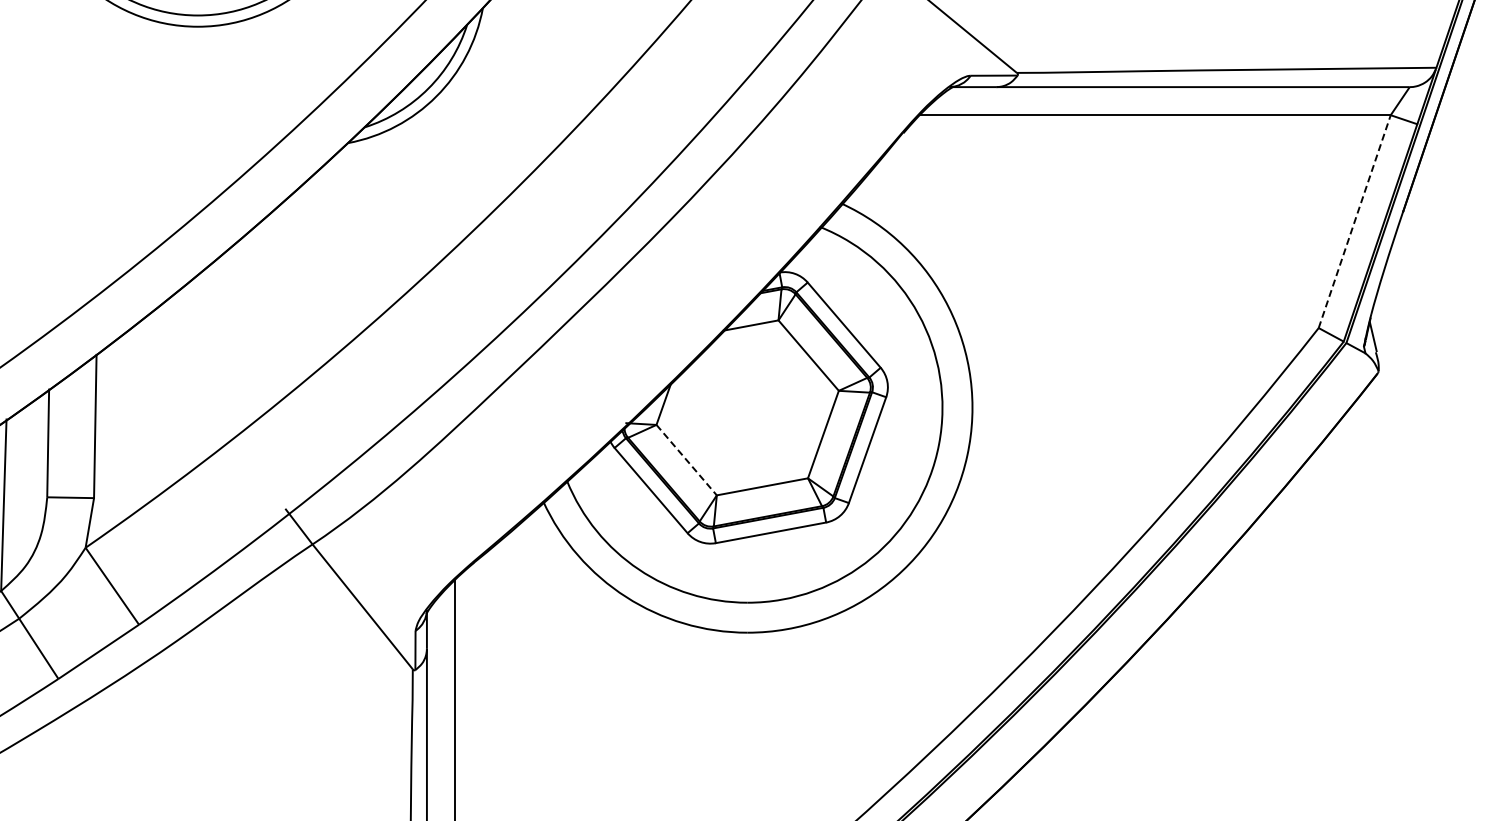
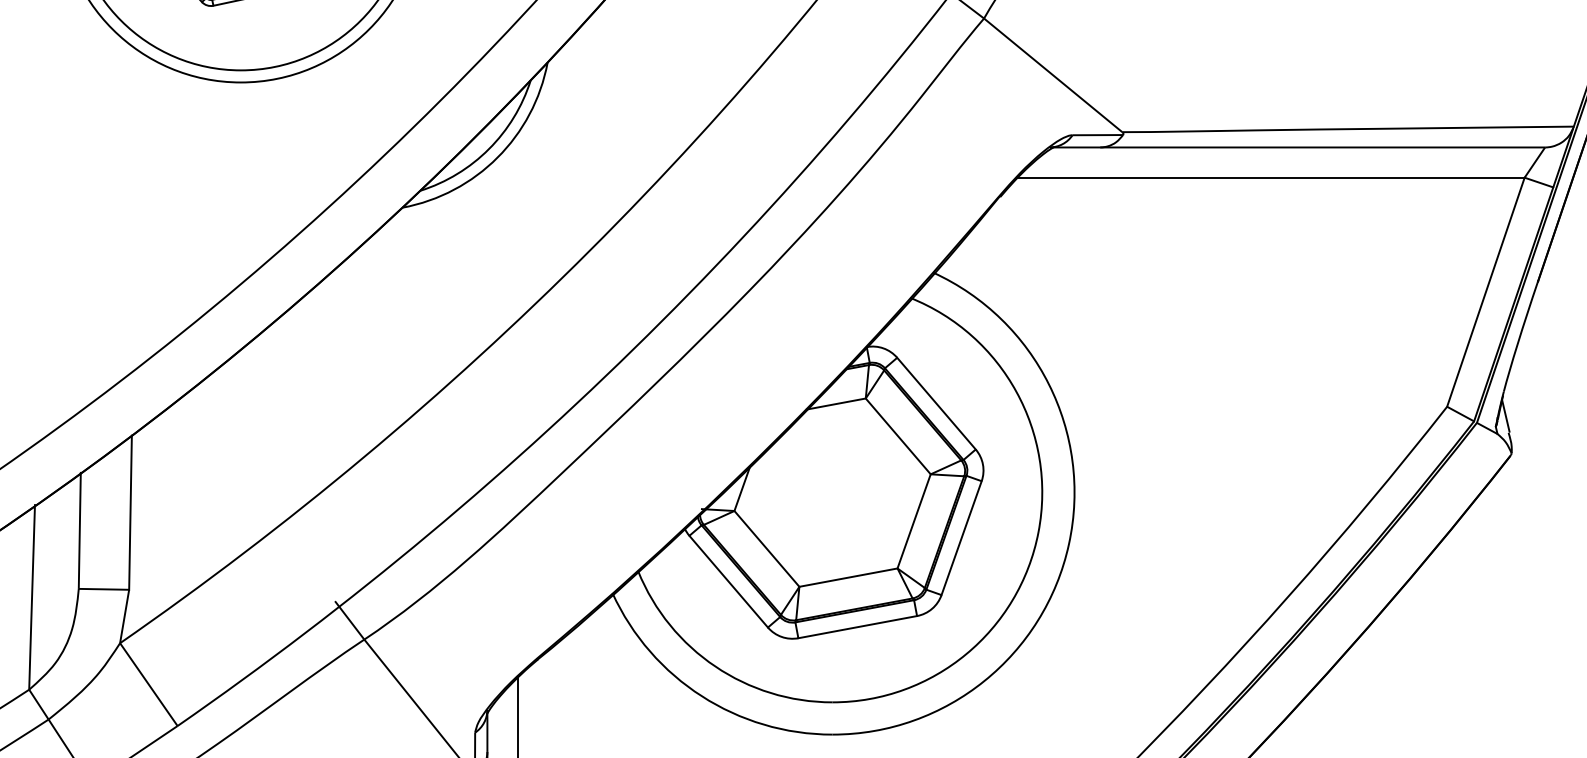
line: (1354, 221) -> (1485, 292), dashed -> solid
line: (686, 460) -> (766, 549), dashed -> solid

